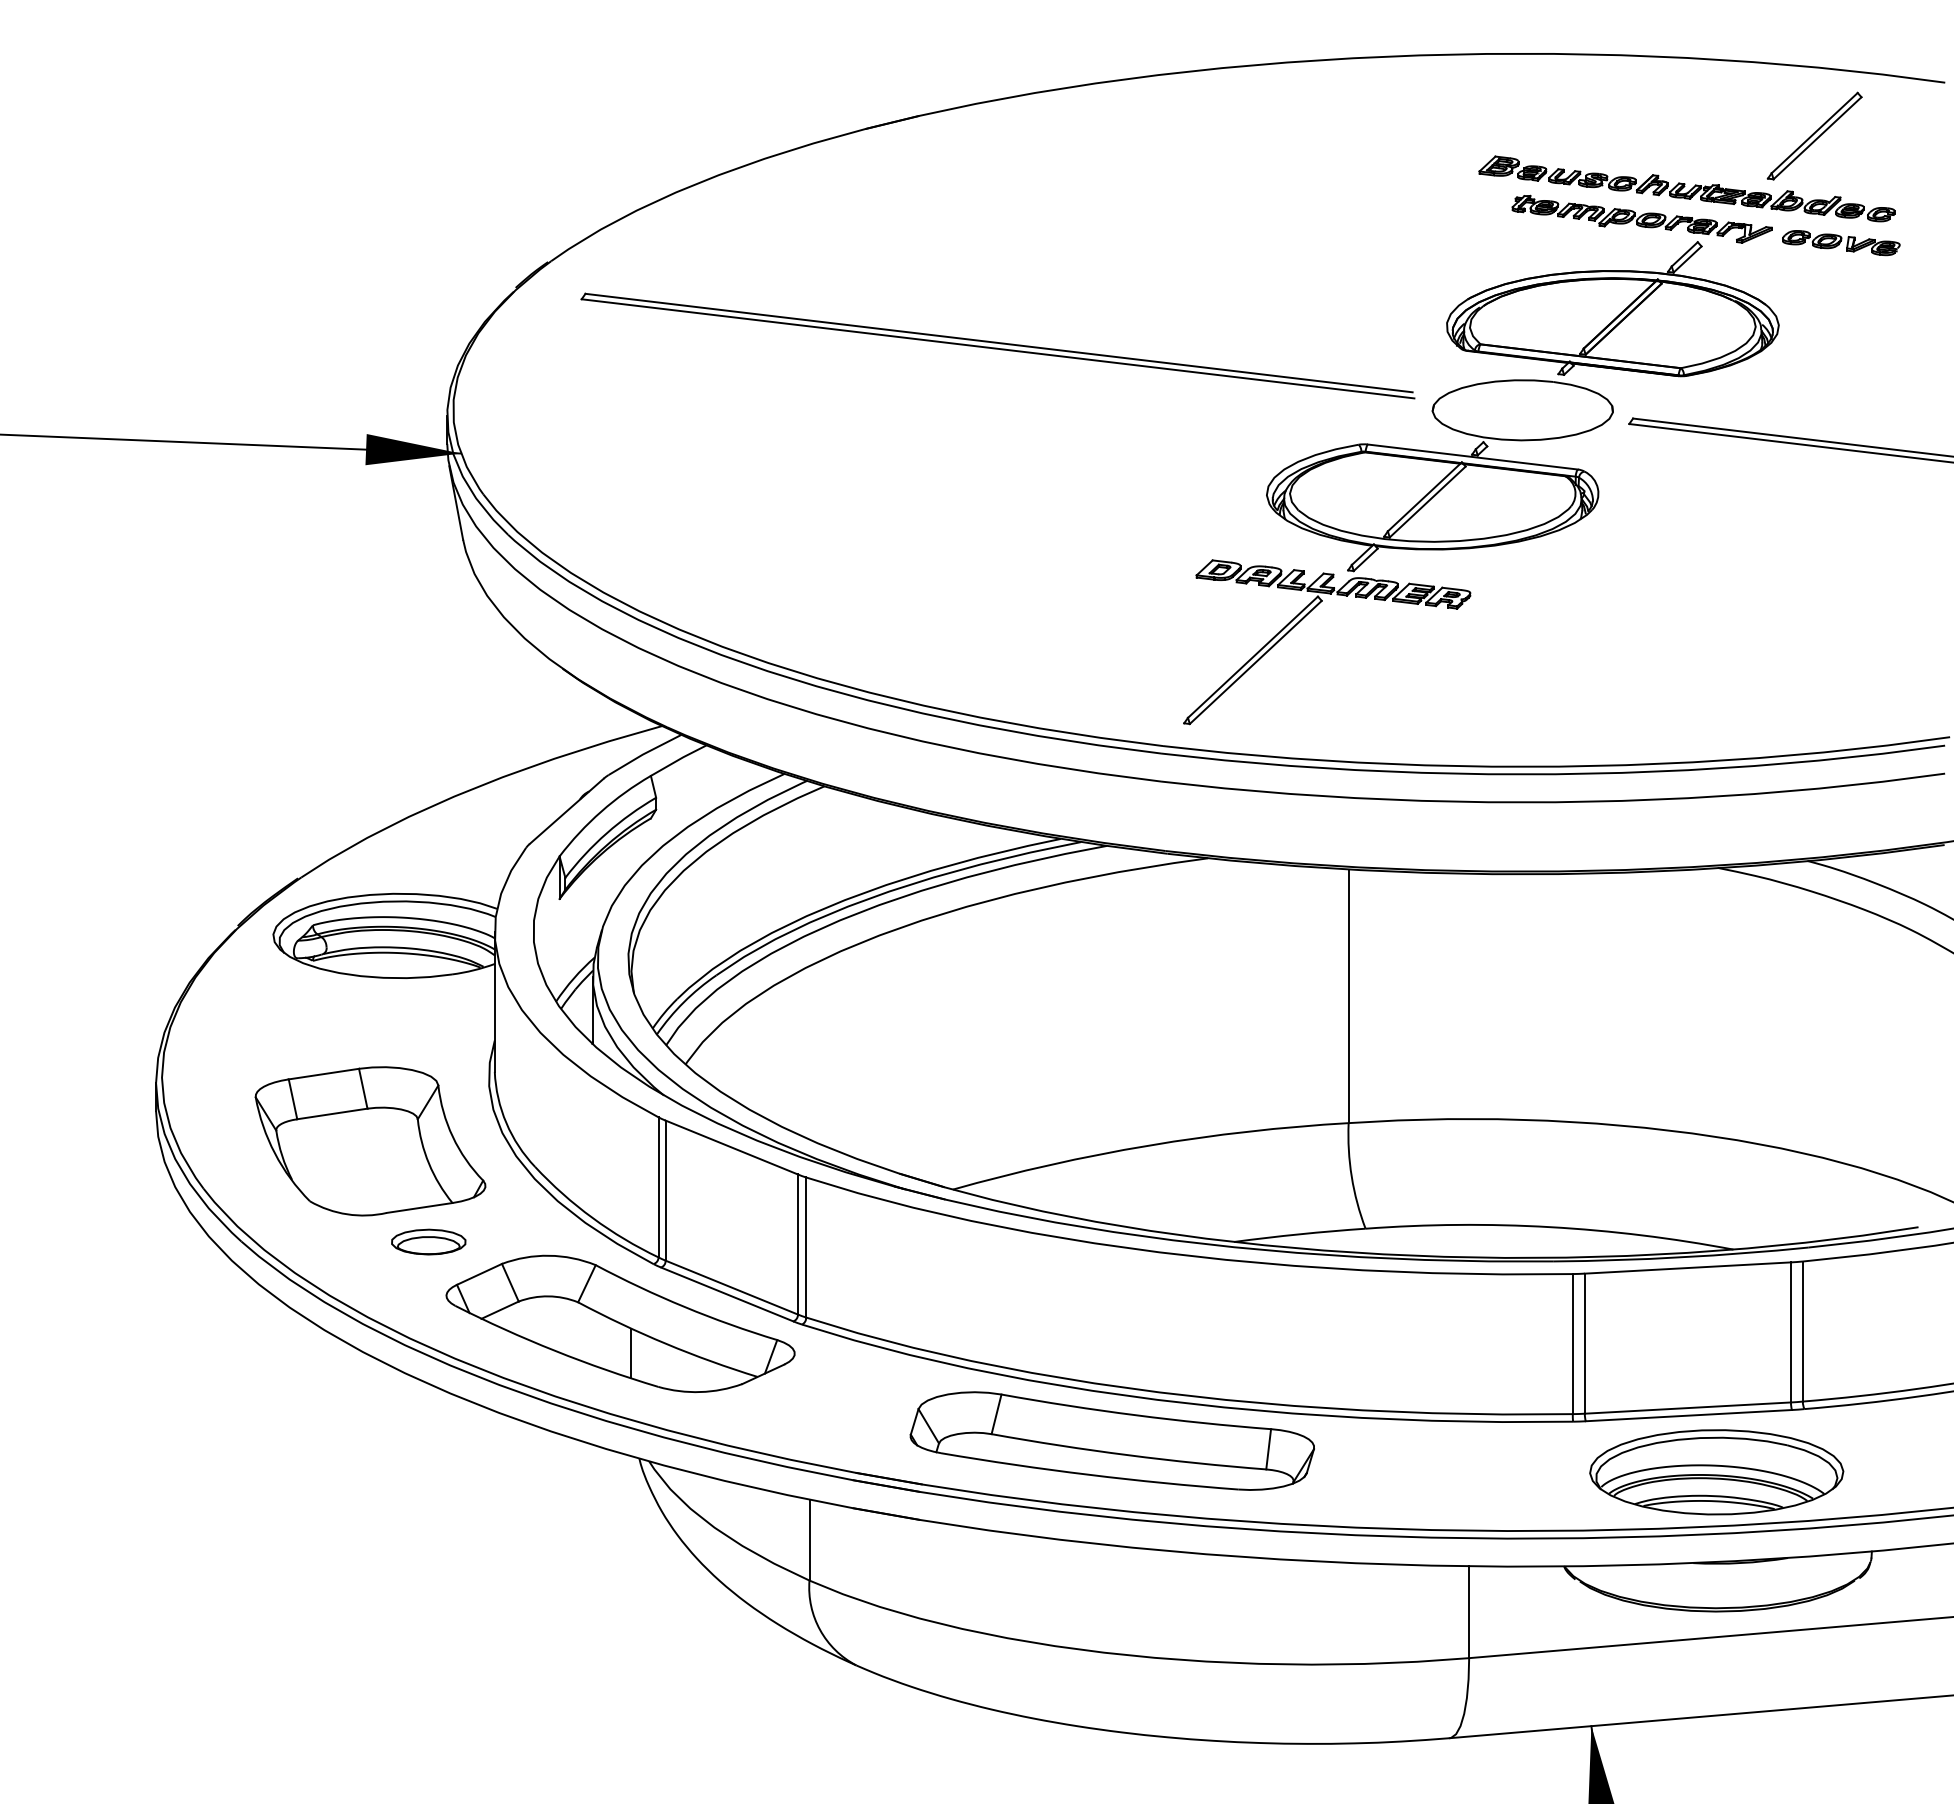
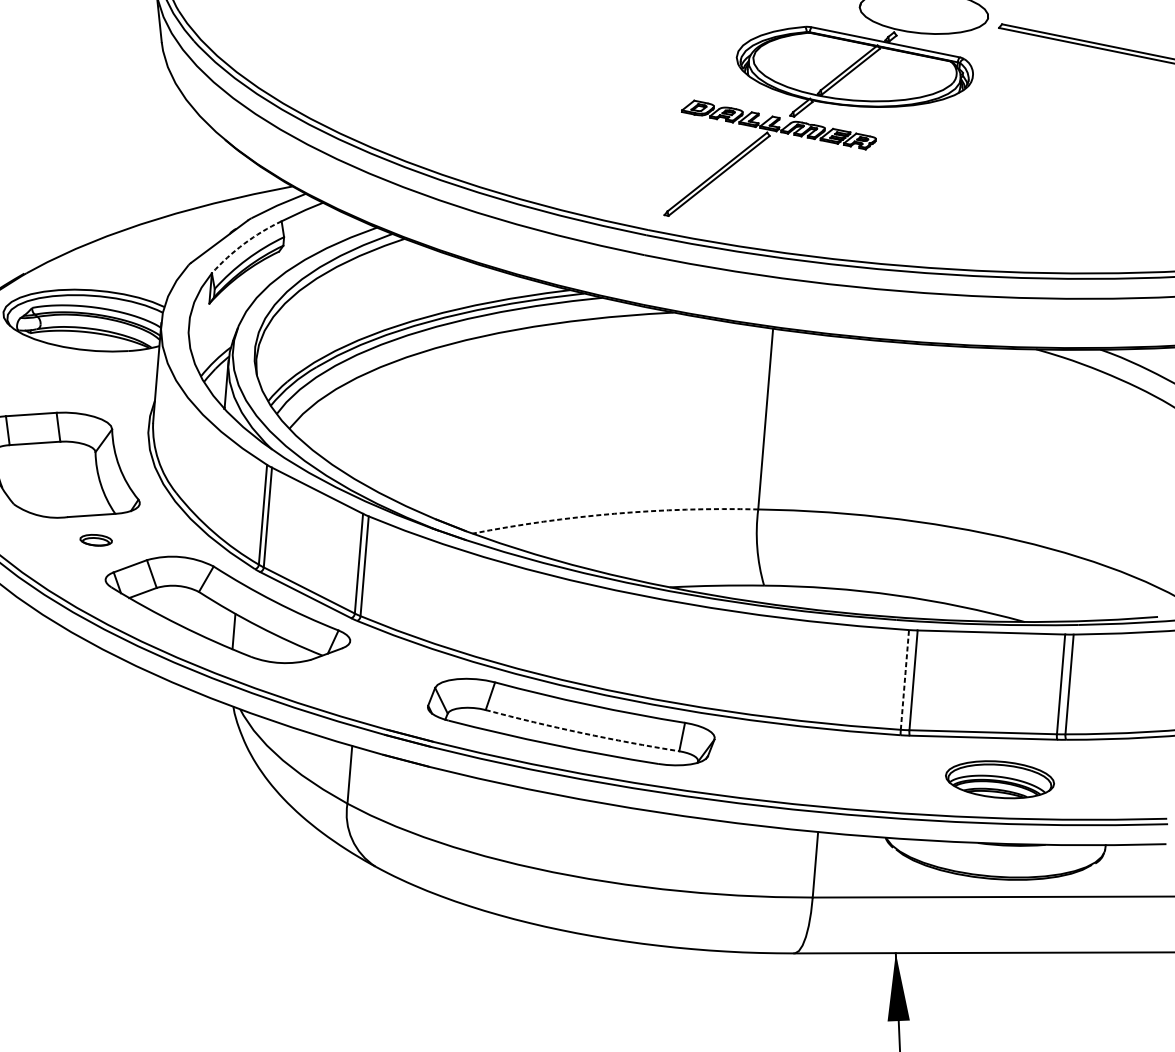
arc: (601, 811) -> (244, 243), solid -> dashed
arc: (1148, 1145) -> (614, 513), solid -> dashed
part: (428, 1241) -> (95, 539), size x0.6
line: (1572, 1343) -> (904, 679), solid -> dashed
arc: (1128, 1455) -> (581, 733), solid -> dashed
part: (1716, 1472) -> (999, 779), size x0.6

